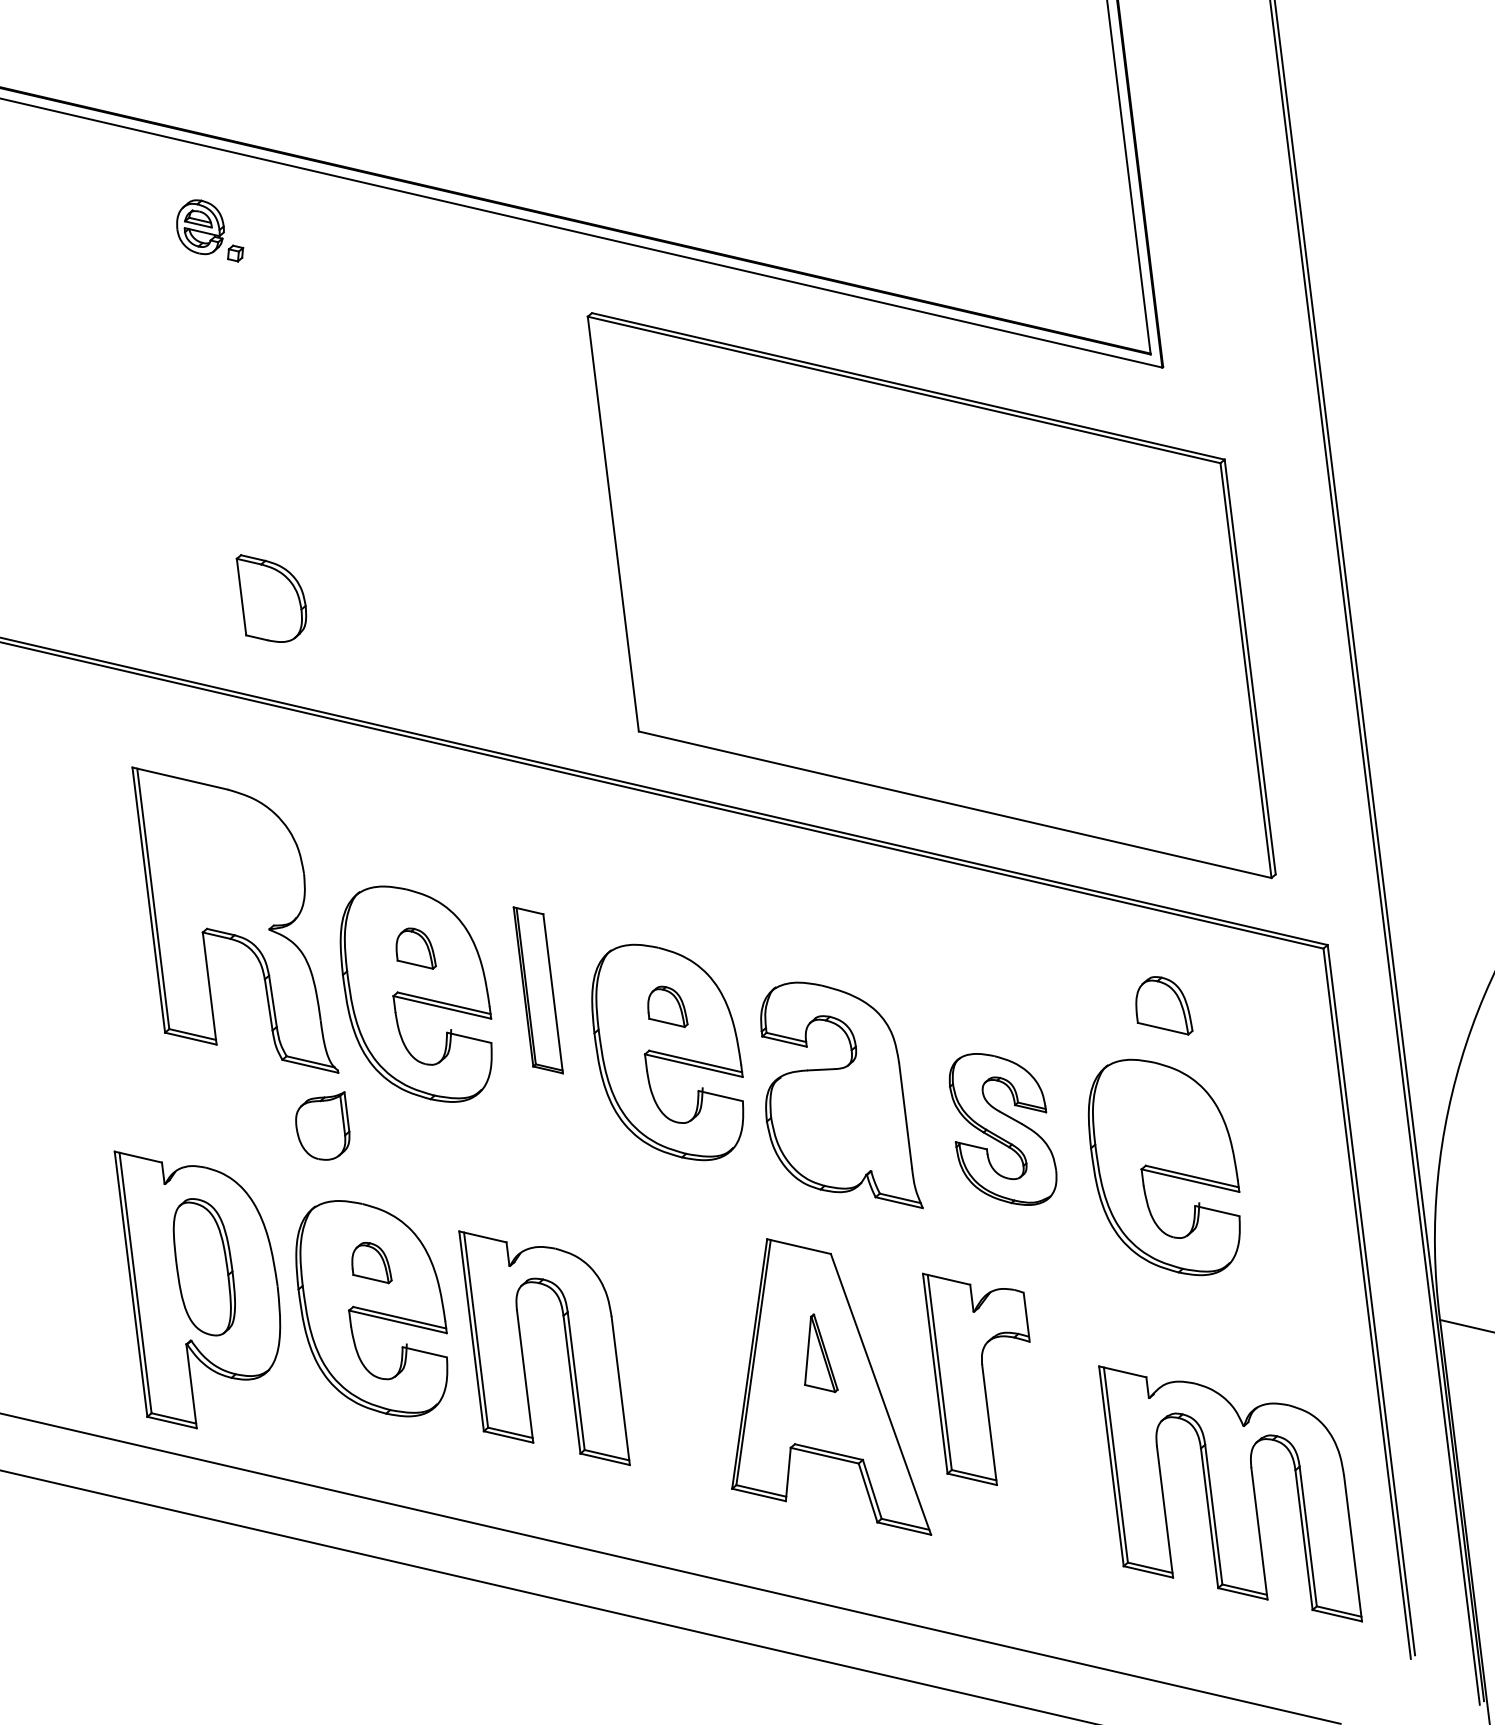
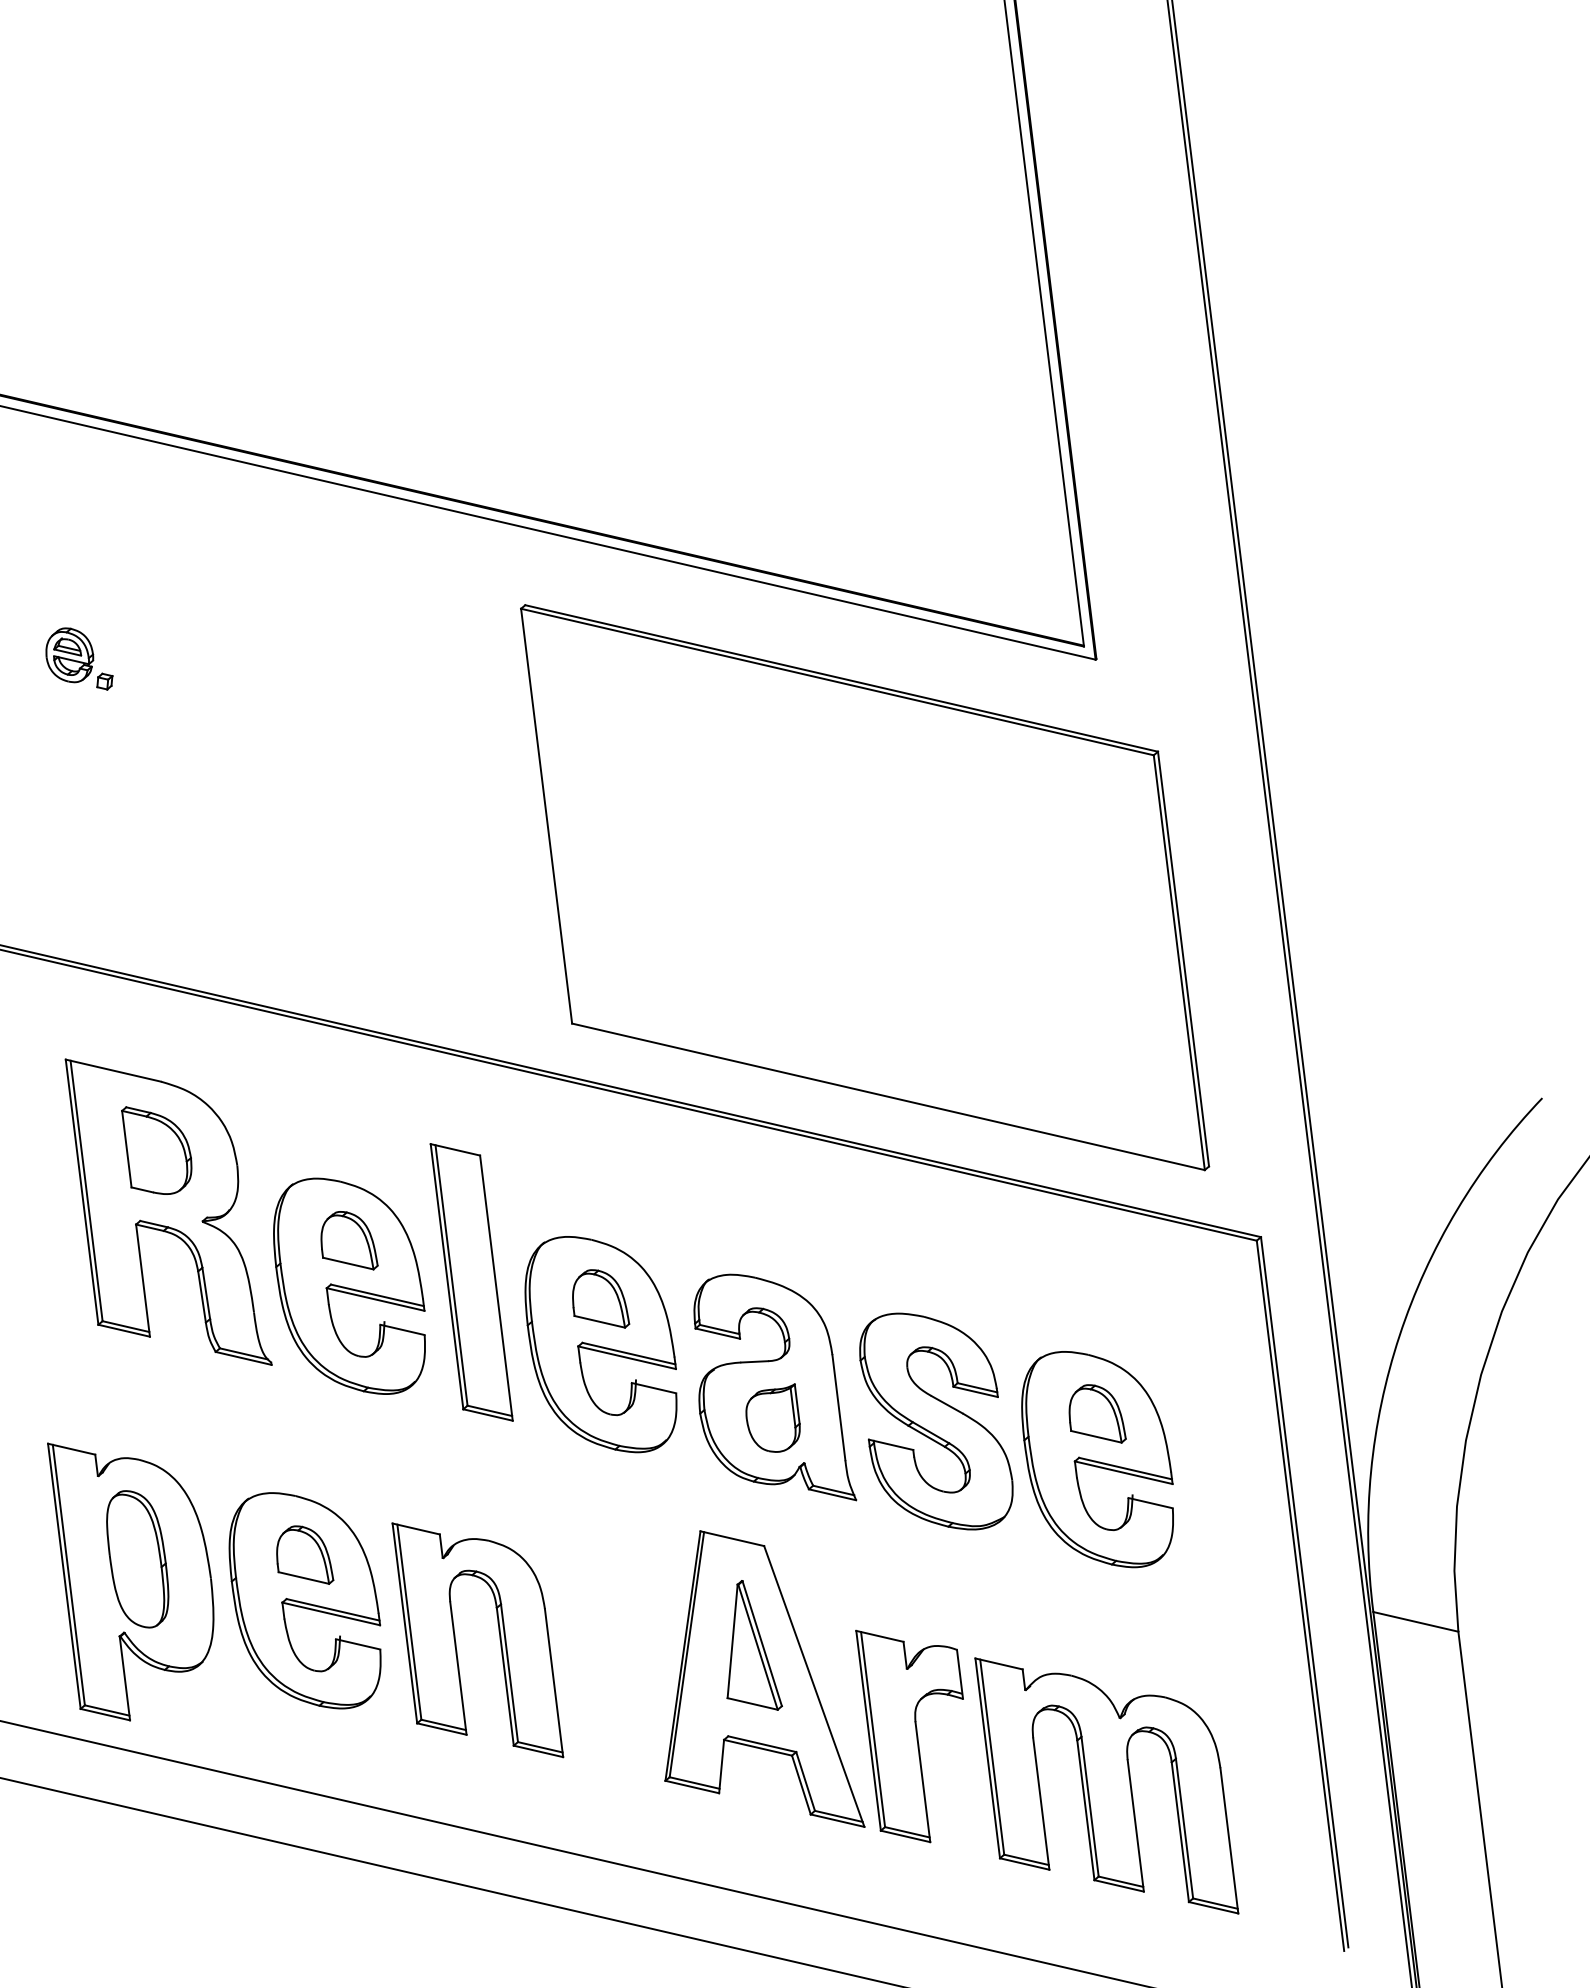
part: (210, 230) -> (79, 658), moved
part: (271, 598) -> (156, 1150), moved
part: (416, 948) -> (349, 1240), size x1.43
part: (538, 990) -> (471, 1282), size x1.67
part: (1164, 1005) -> (1097, 1413), moved
part: (668, 1006) -> (601, 1298), size x1.43
part: (322, 1125) -> (772, 1417), moved
part: (1003, 1129) -> (936, 1421), size x1.43
part: (372, 1262) -> (305, 1554), size x1.43
part: (821, 1353) -> (754, 1645), size x1.67
part: (976, 1379) -> (909, 1736), moved
part: (1230, 1493) -> (1106, 1785), moved

